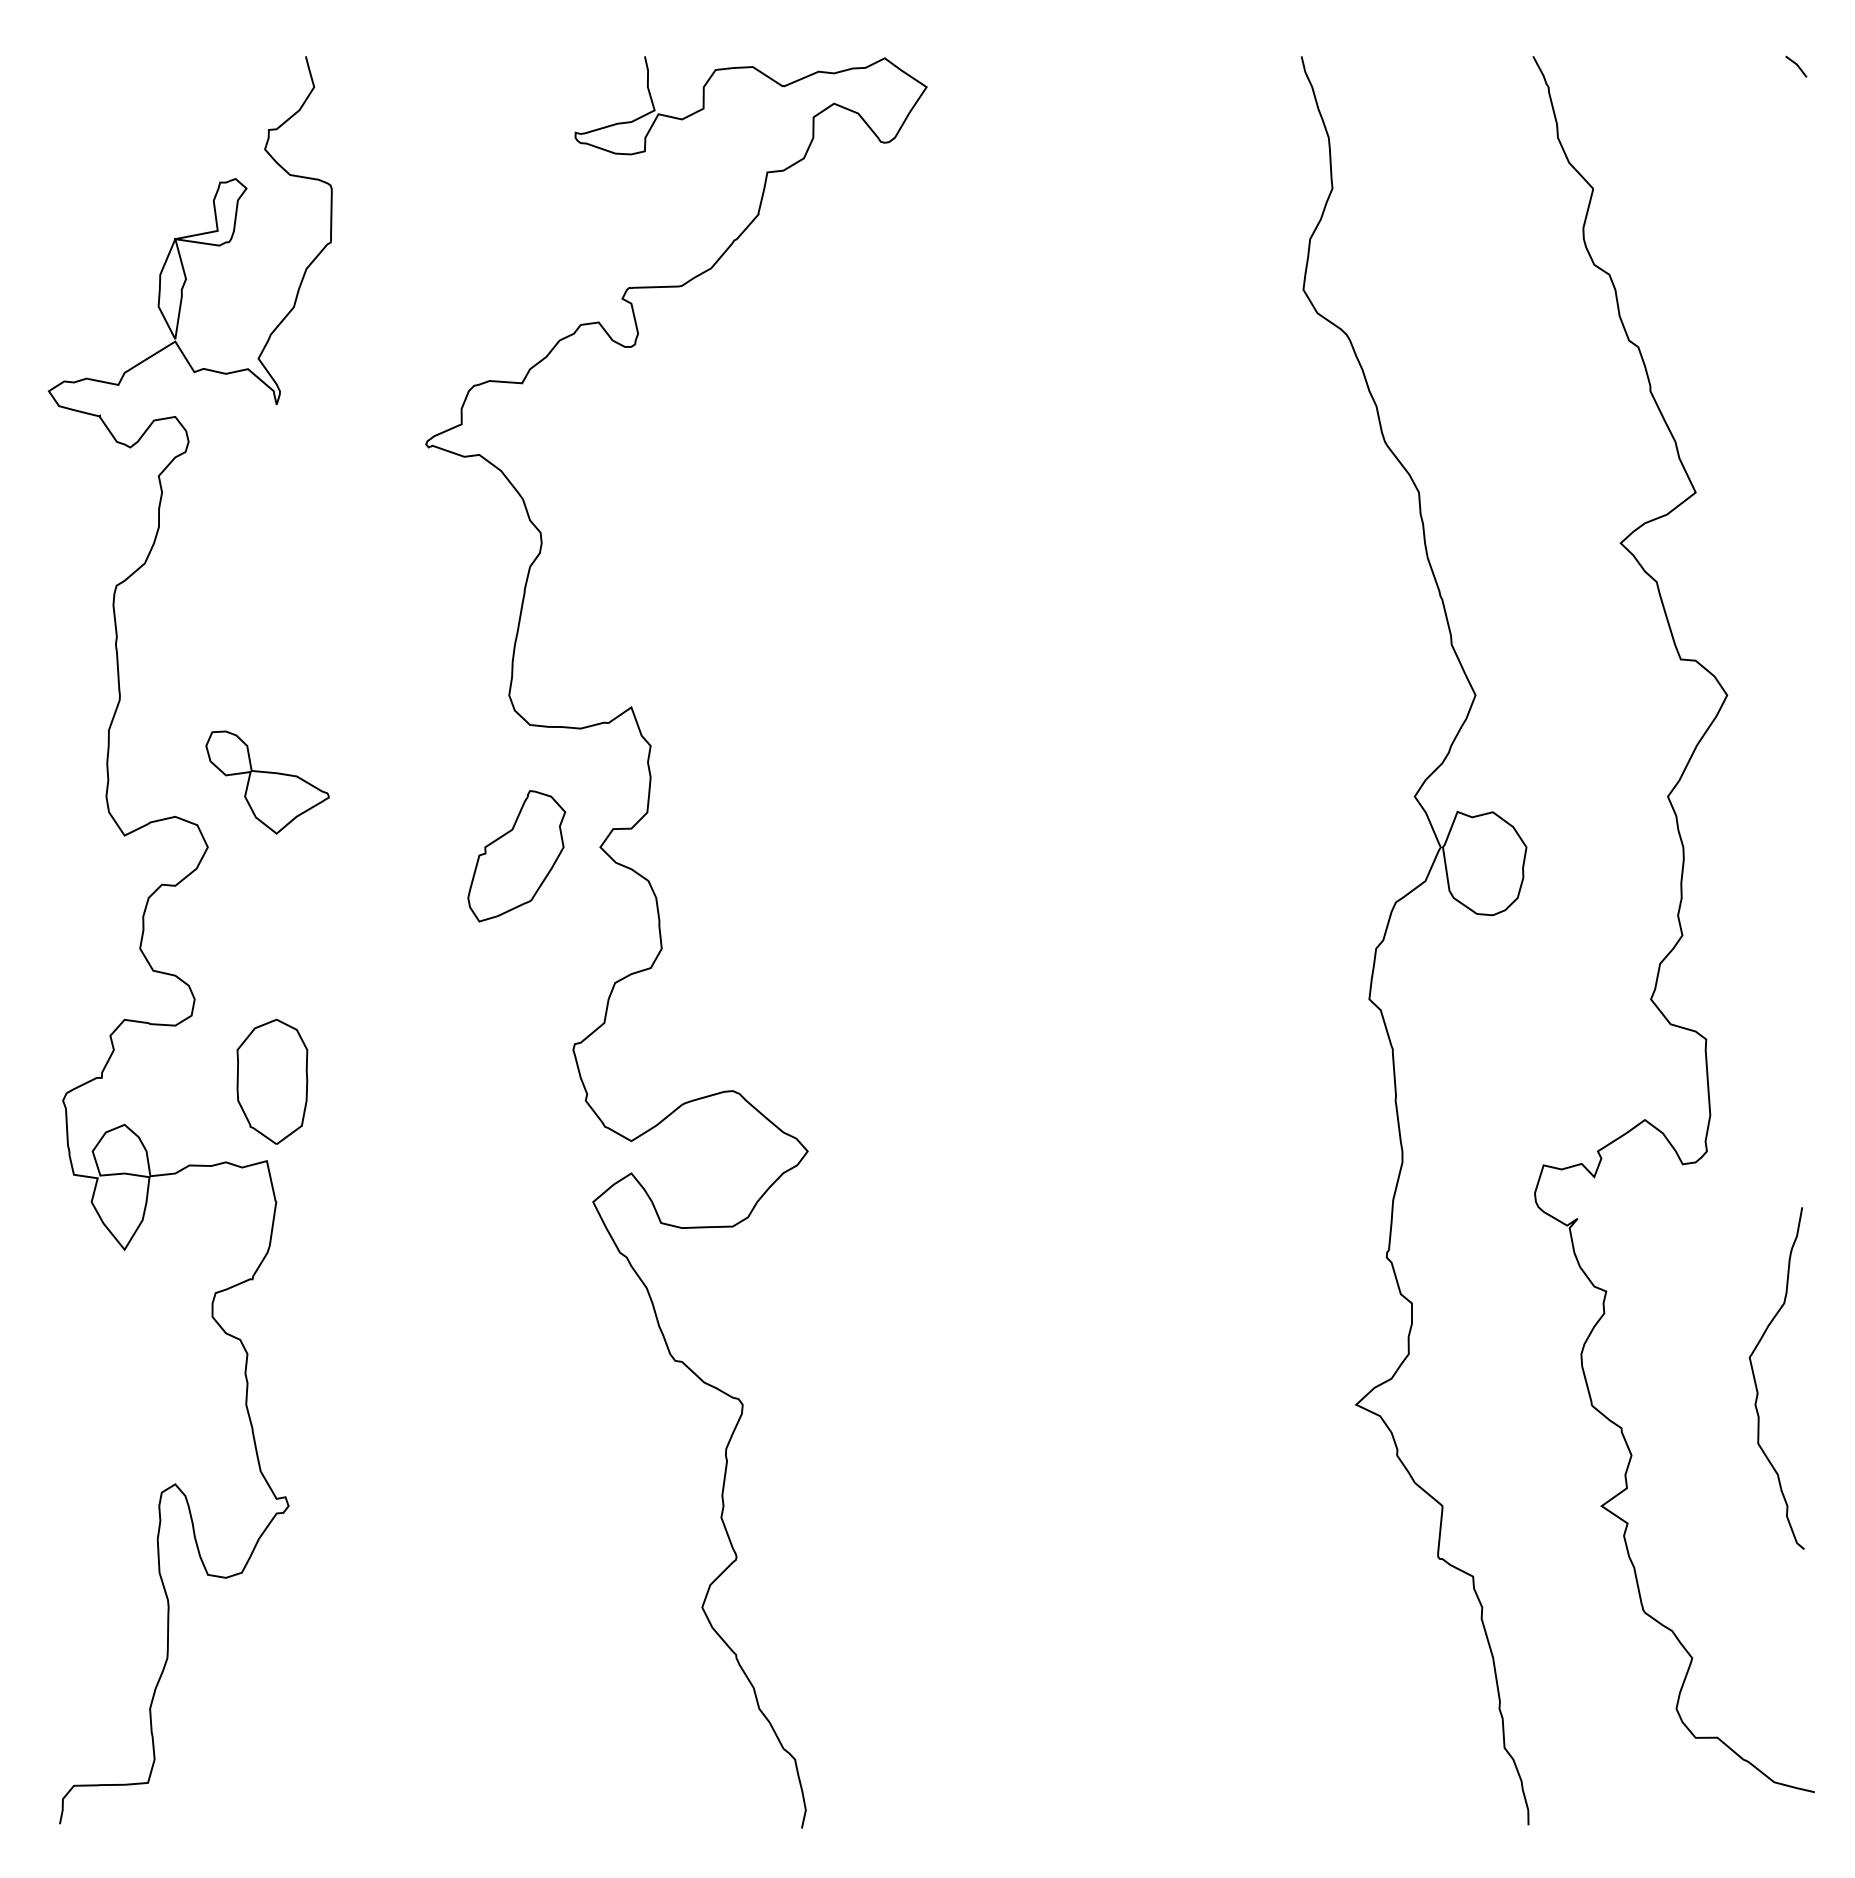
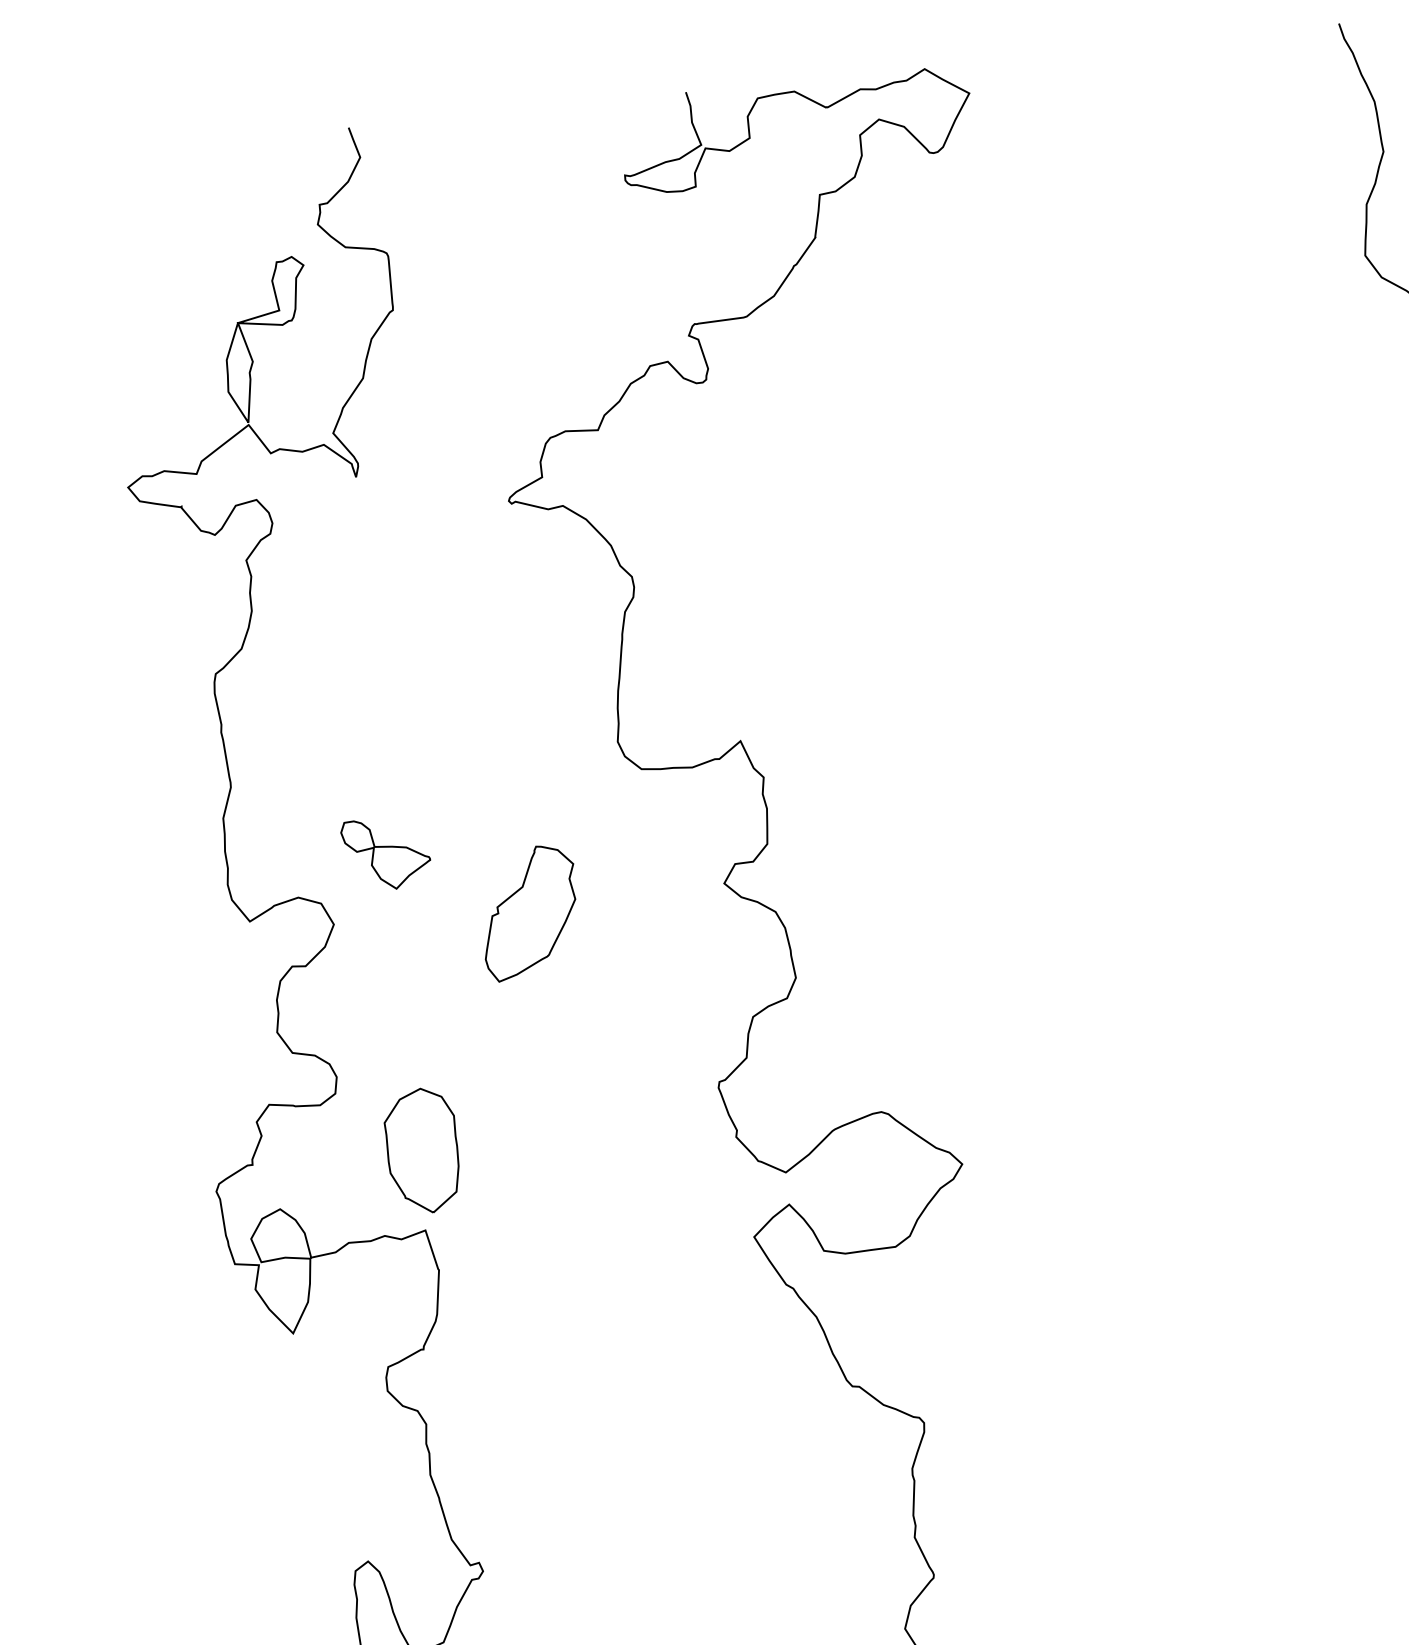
part: (267, 782) -> (386, 853), size x0.7
part: (516, 856) -> (529, 913), moved

